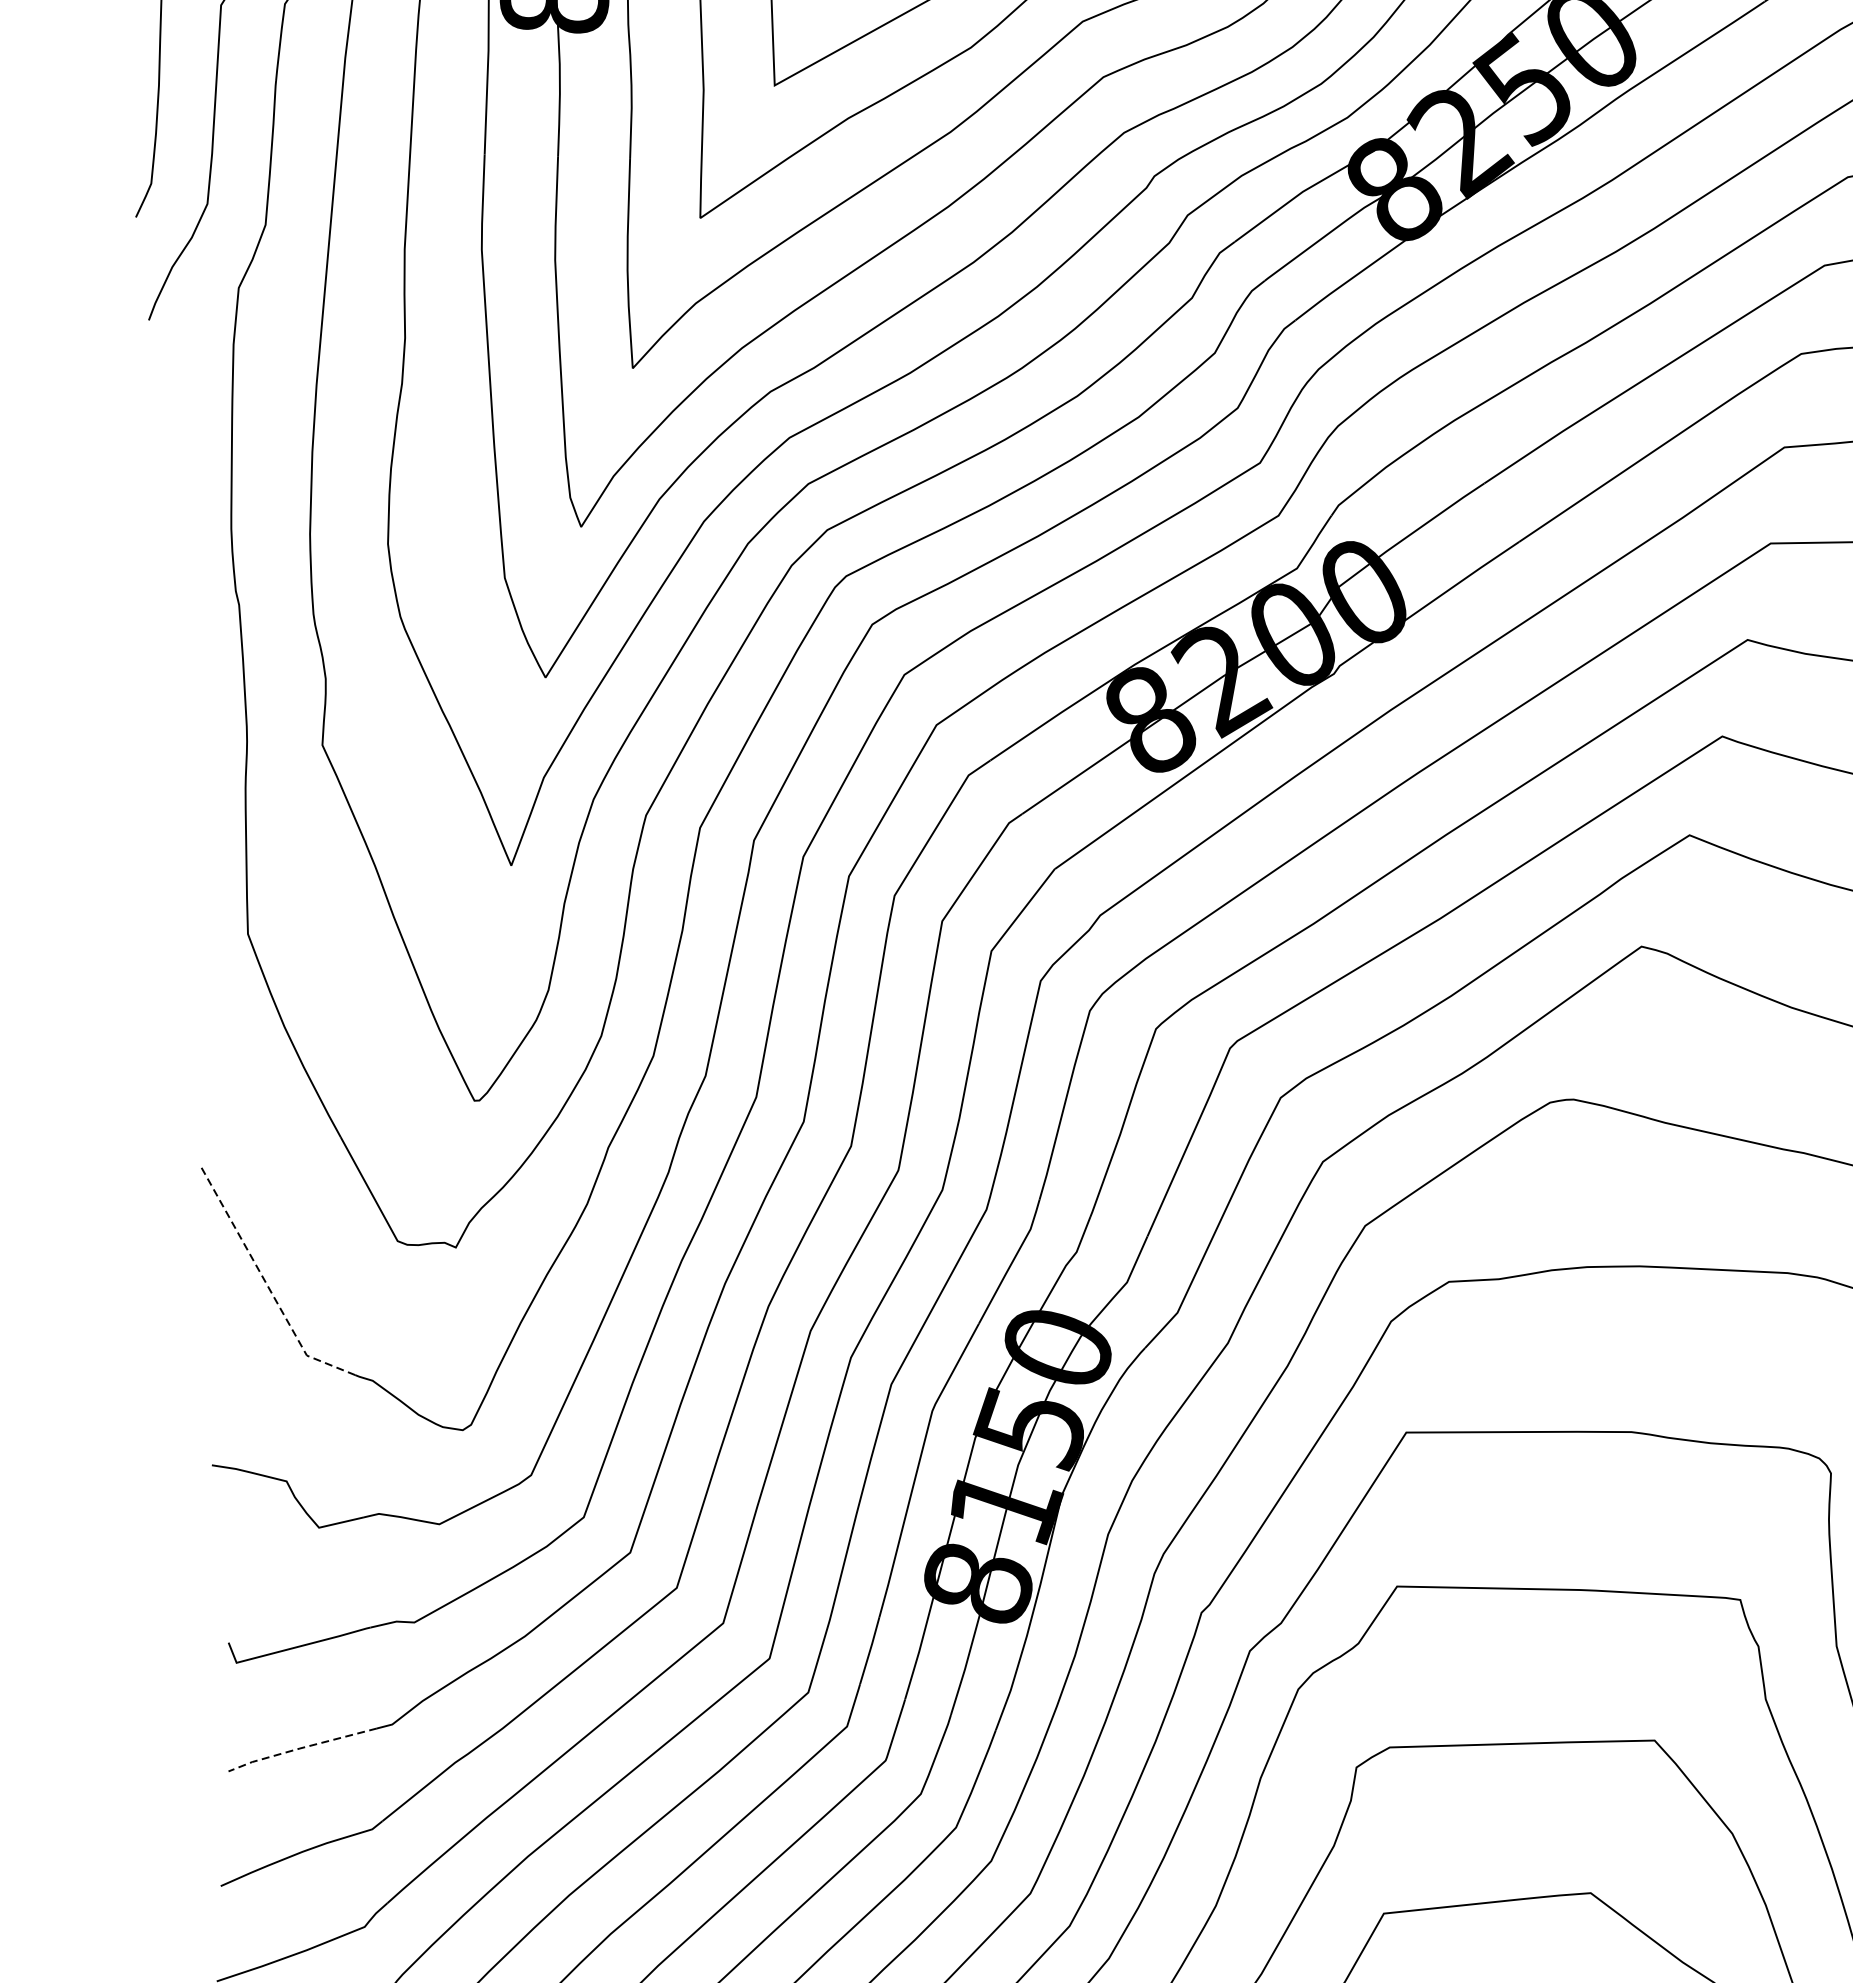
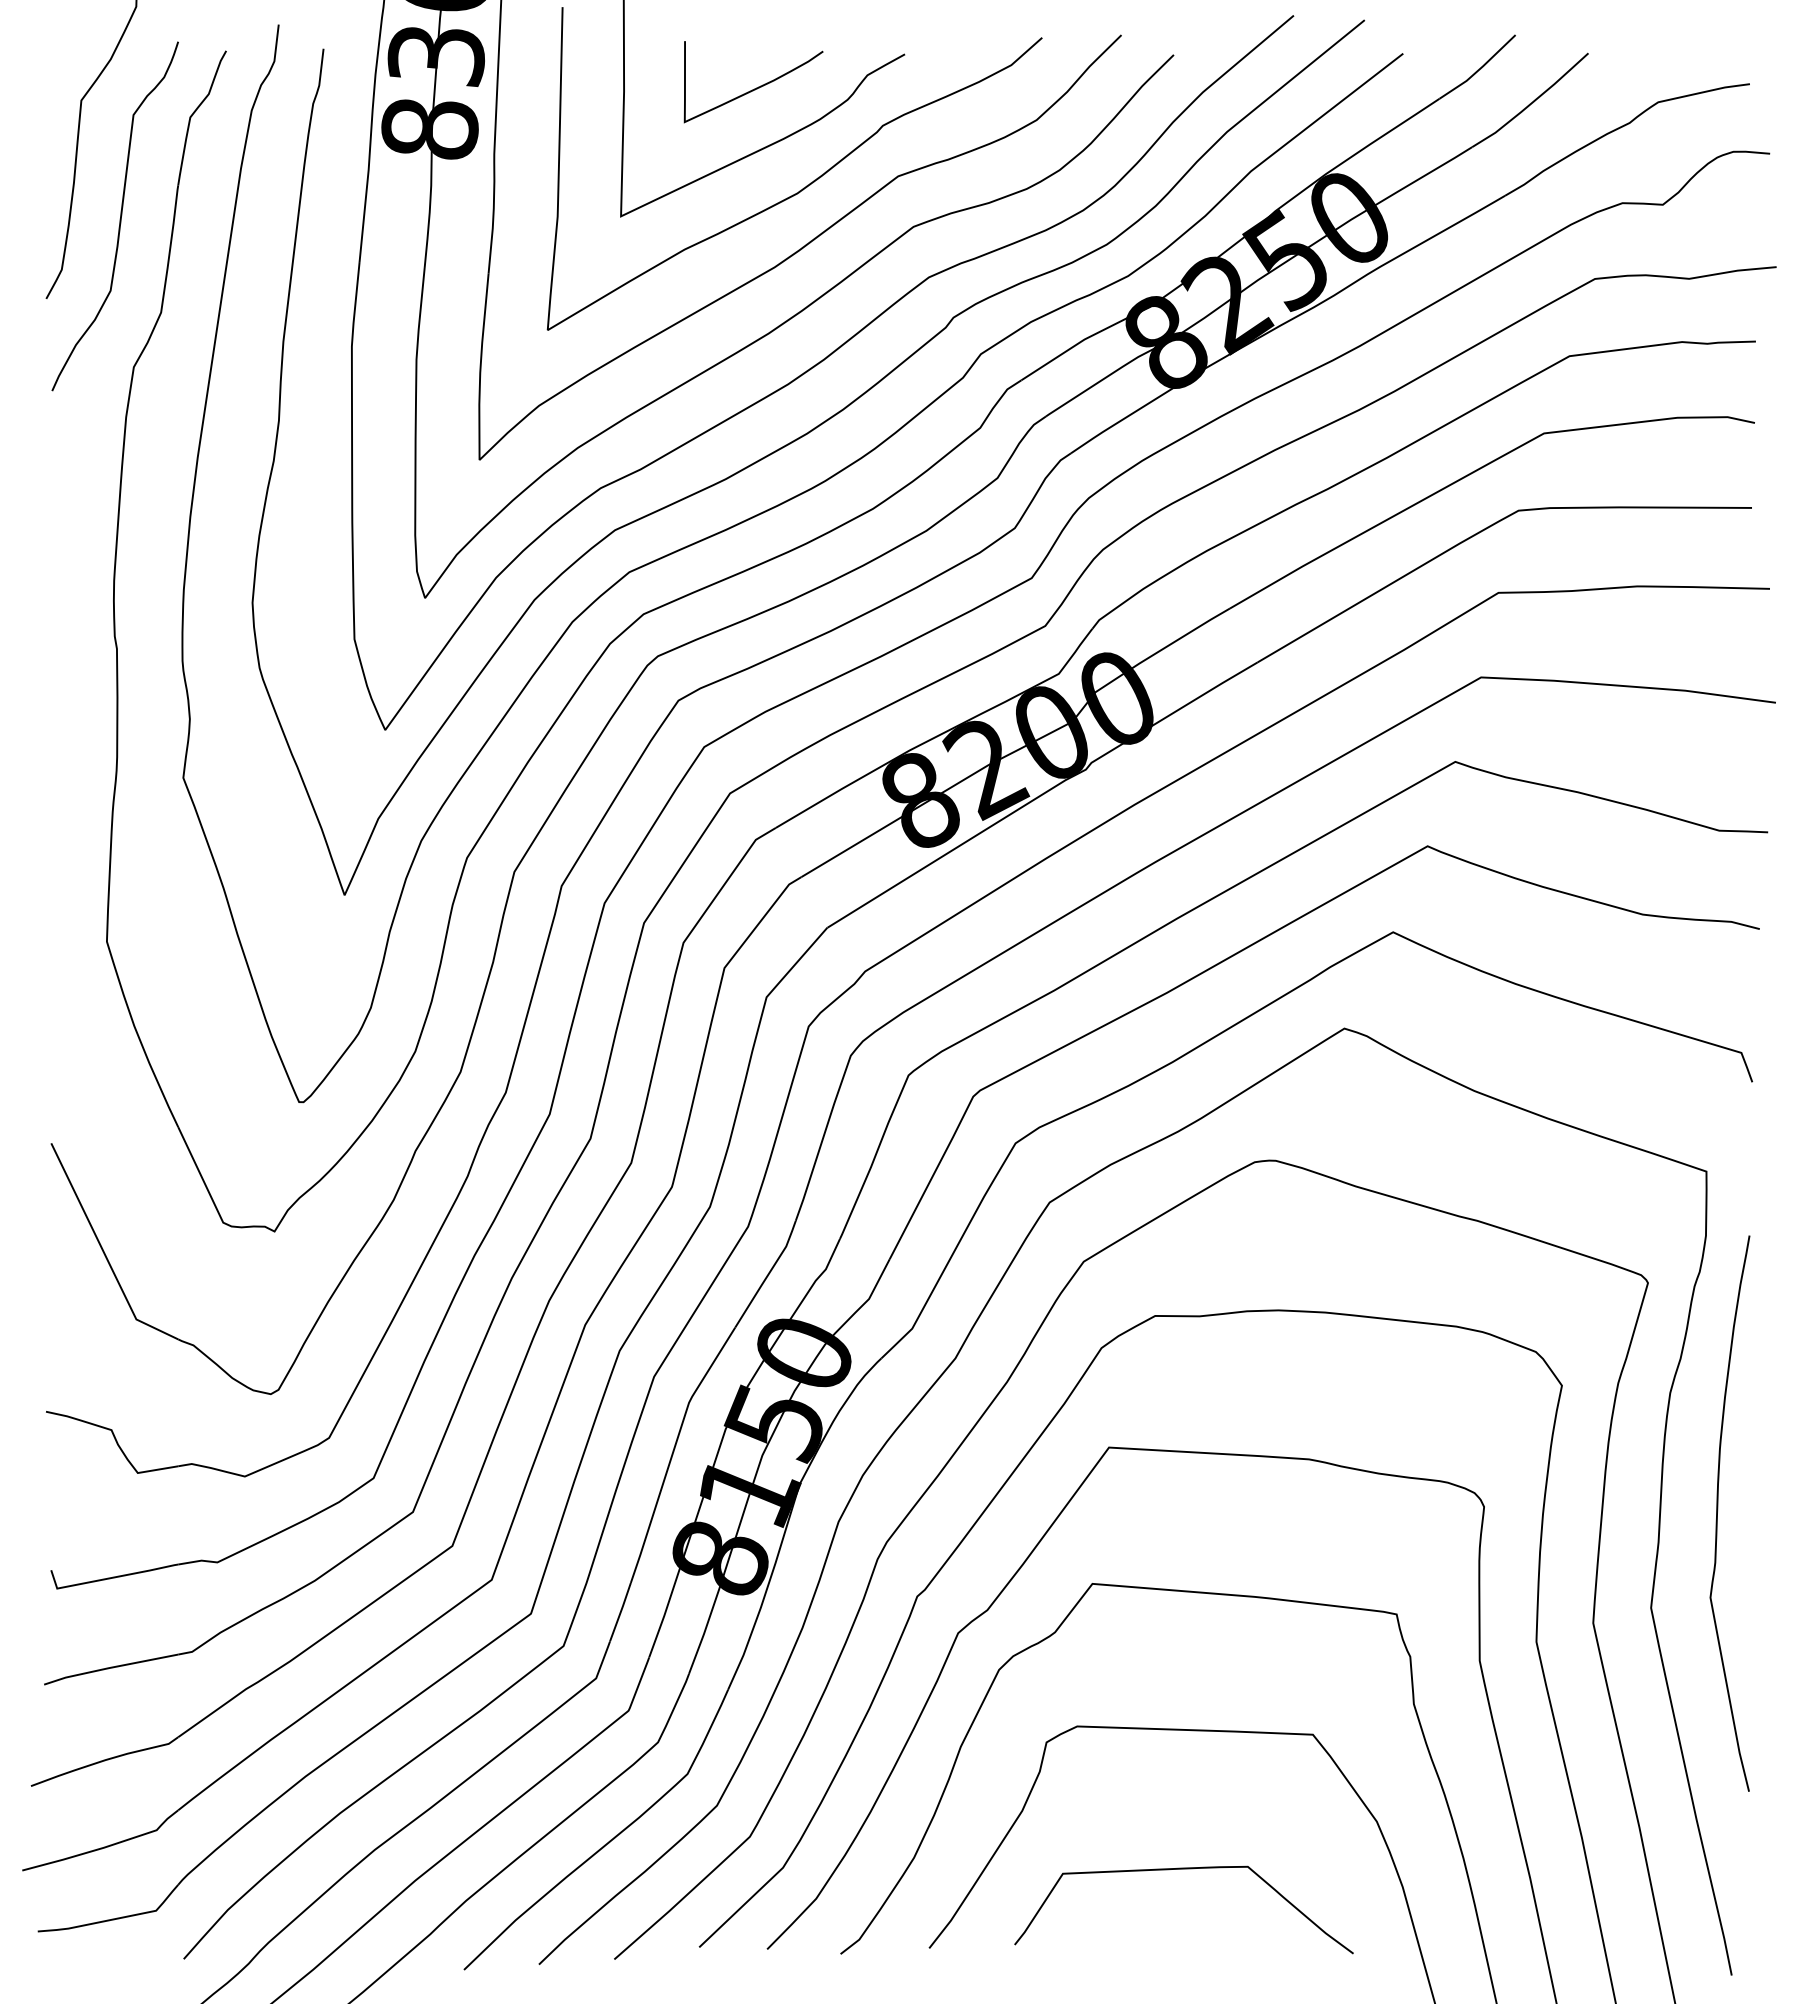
line: (266, 1283) -> (104, 1253), dashed -> solid
line: (299, 1748) -> (108, 1668), dashed -> solid

